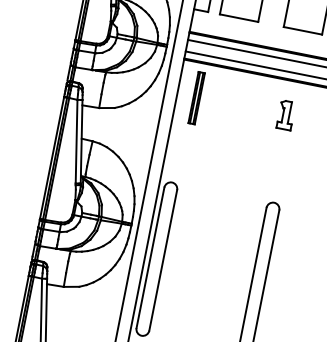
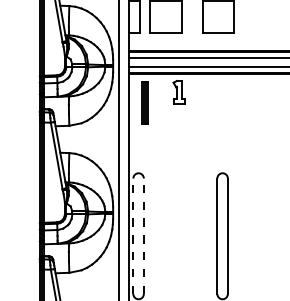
part: (285, 115) -> (178, 92), moved
line: (150, 258) -> (133, 236), solid -> dashed
line: (162, 260) -> (143, 236), solid -> dashed

